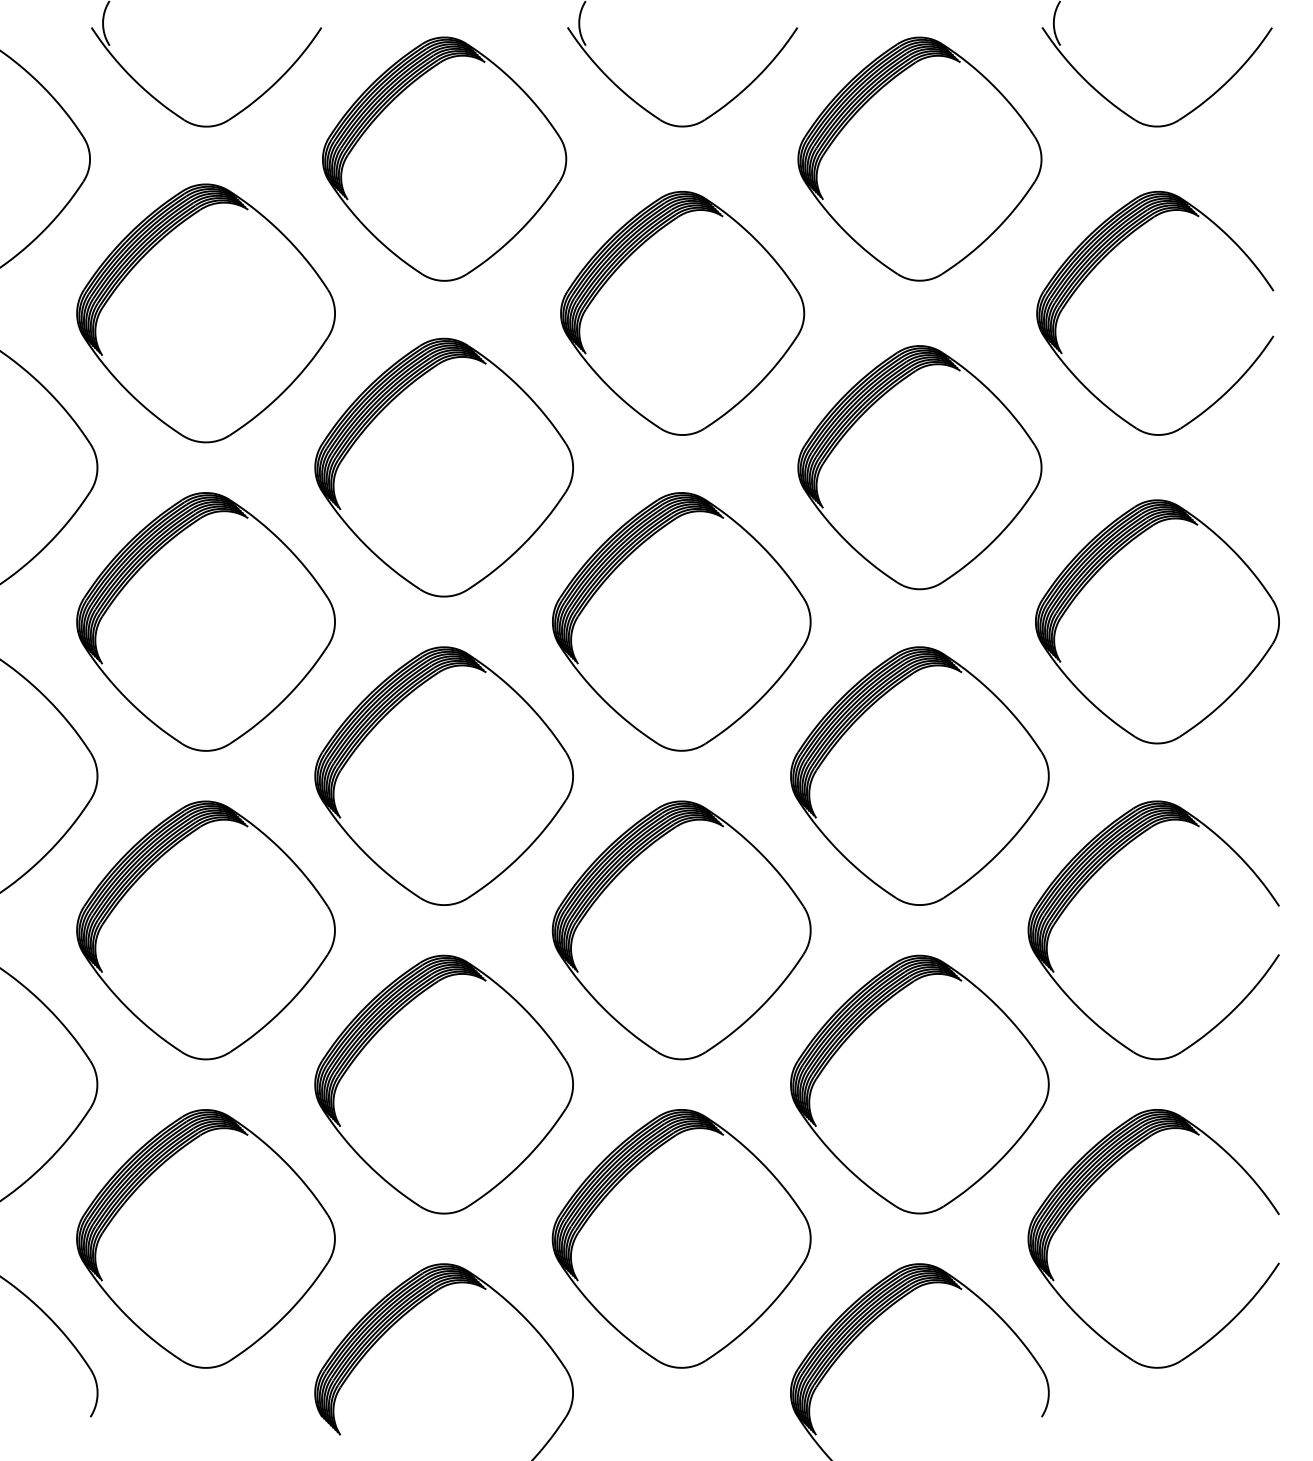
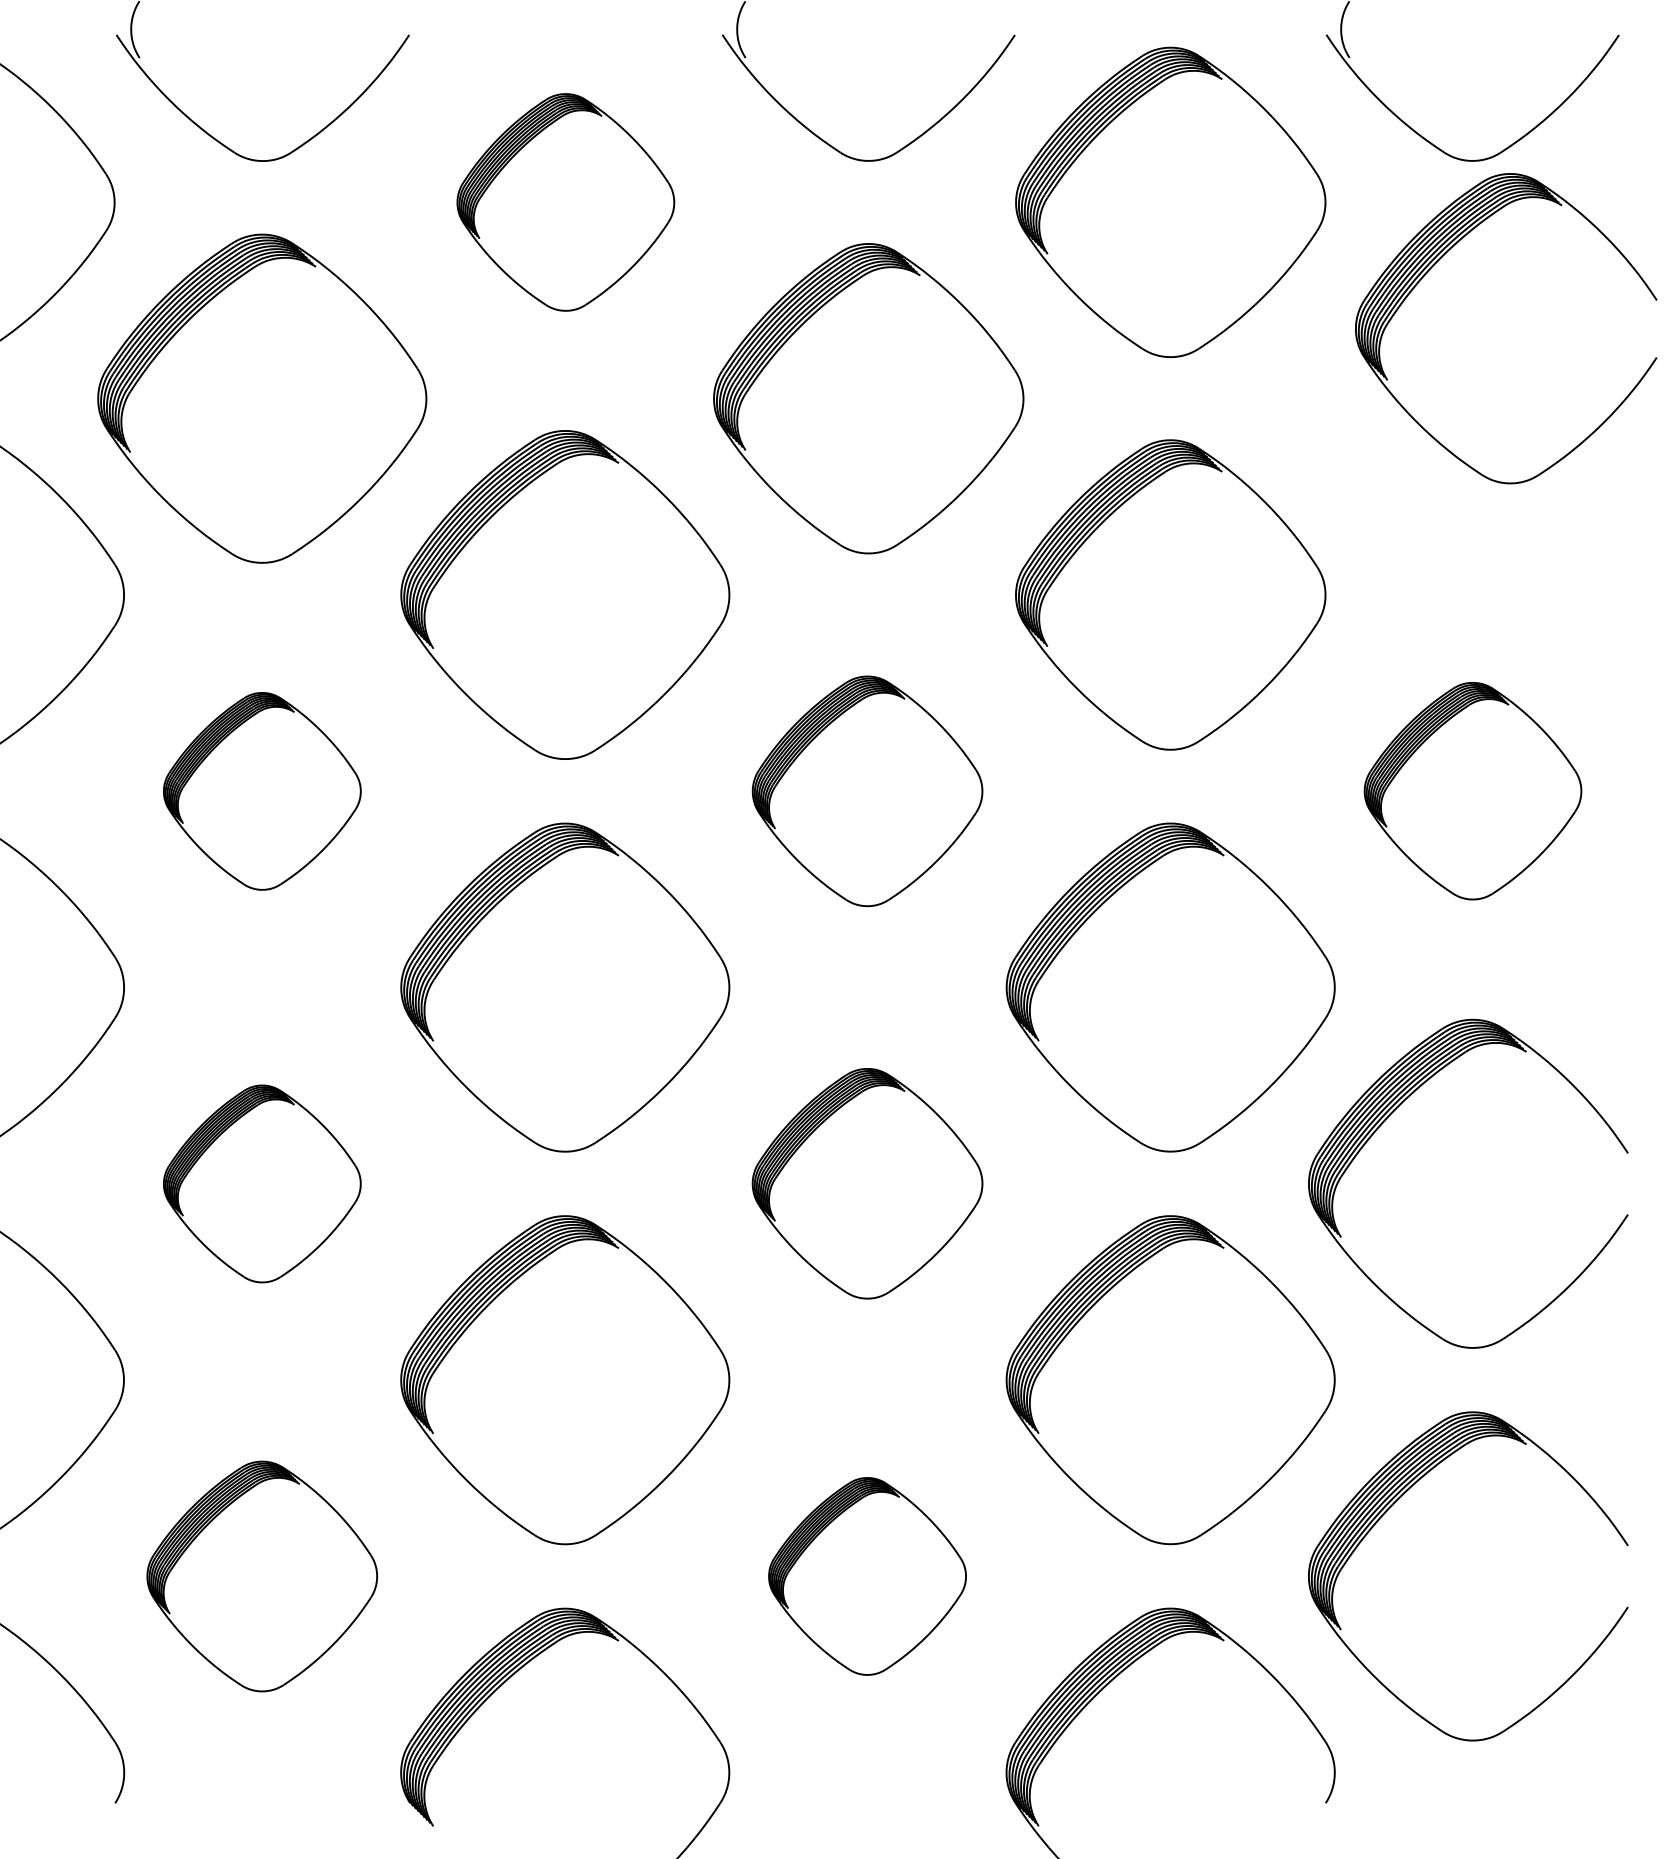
part: (444, 159) -> (565, 202), size x0.7
part: (1102, 259) -> (1439, 260), moved
part: (1157, 621) -> (1472, 790), size x0.7
part: (206, 622) -> (262, 791), size x0.6
part: (681, 622) -> (867, 791), size x0.7
part: (206, 930) -> (262, 1183), size x0.6
part: (681, 930) -> (867, 1183), size x0.7
part: (206, 1238) -> (262, 1576), size x0.7
part: (681, 1238) -> (867, 1576), size x0.6

